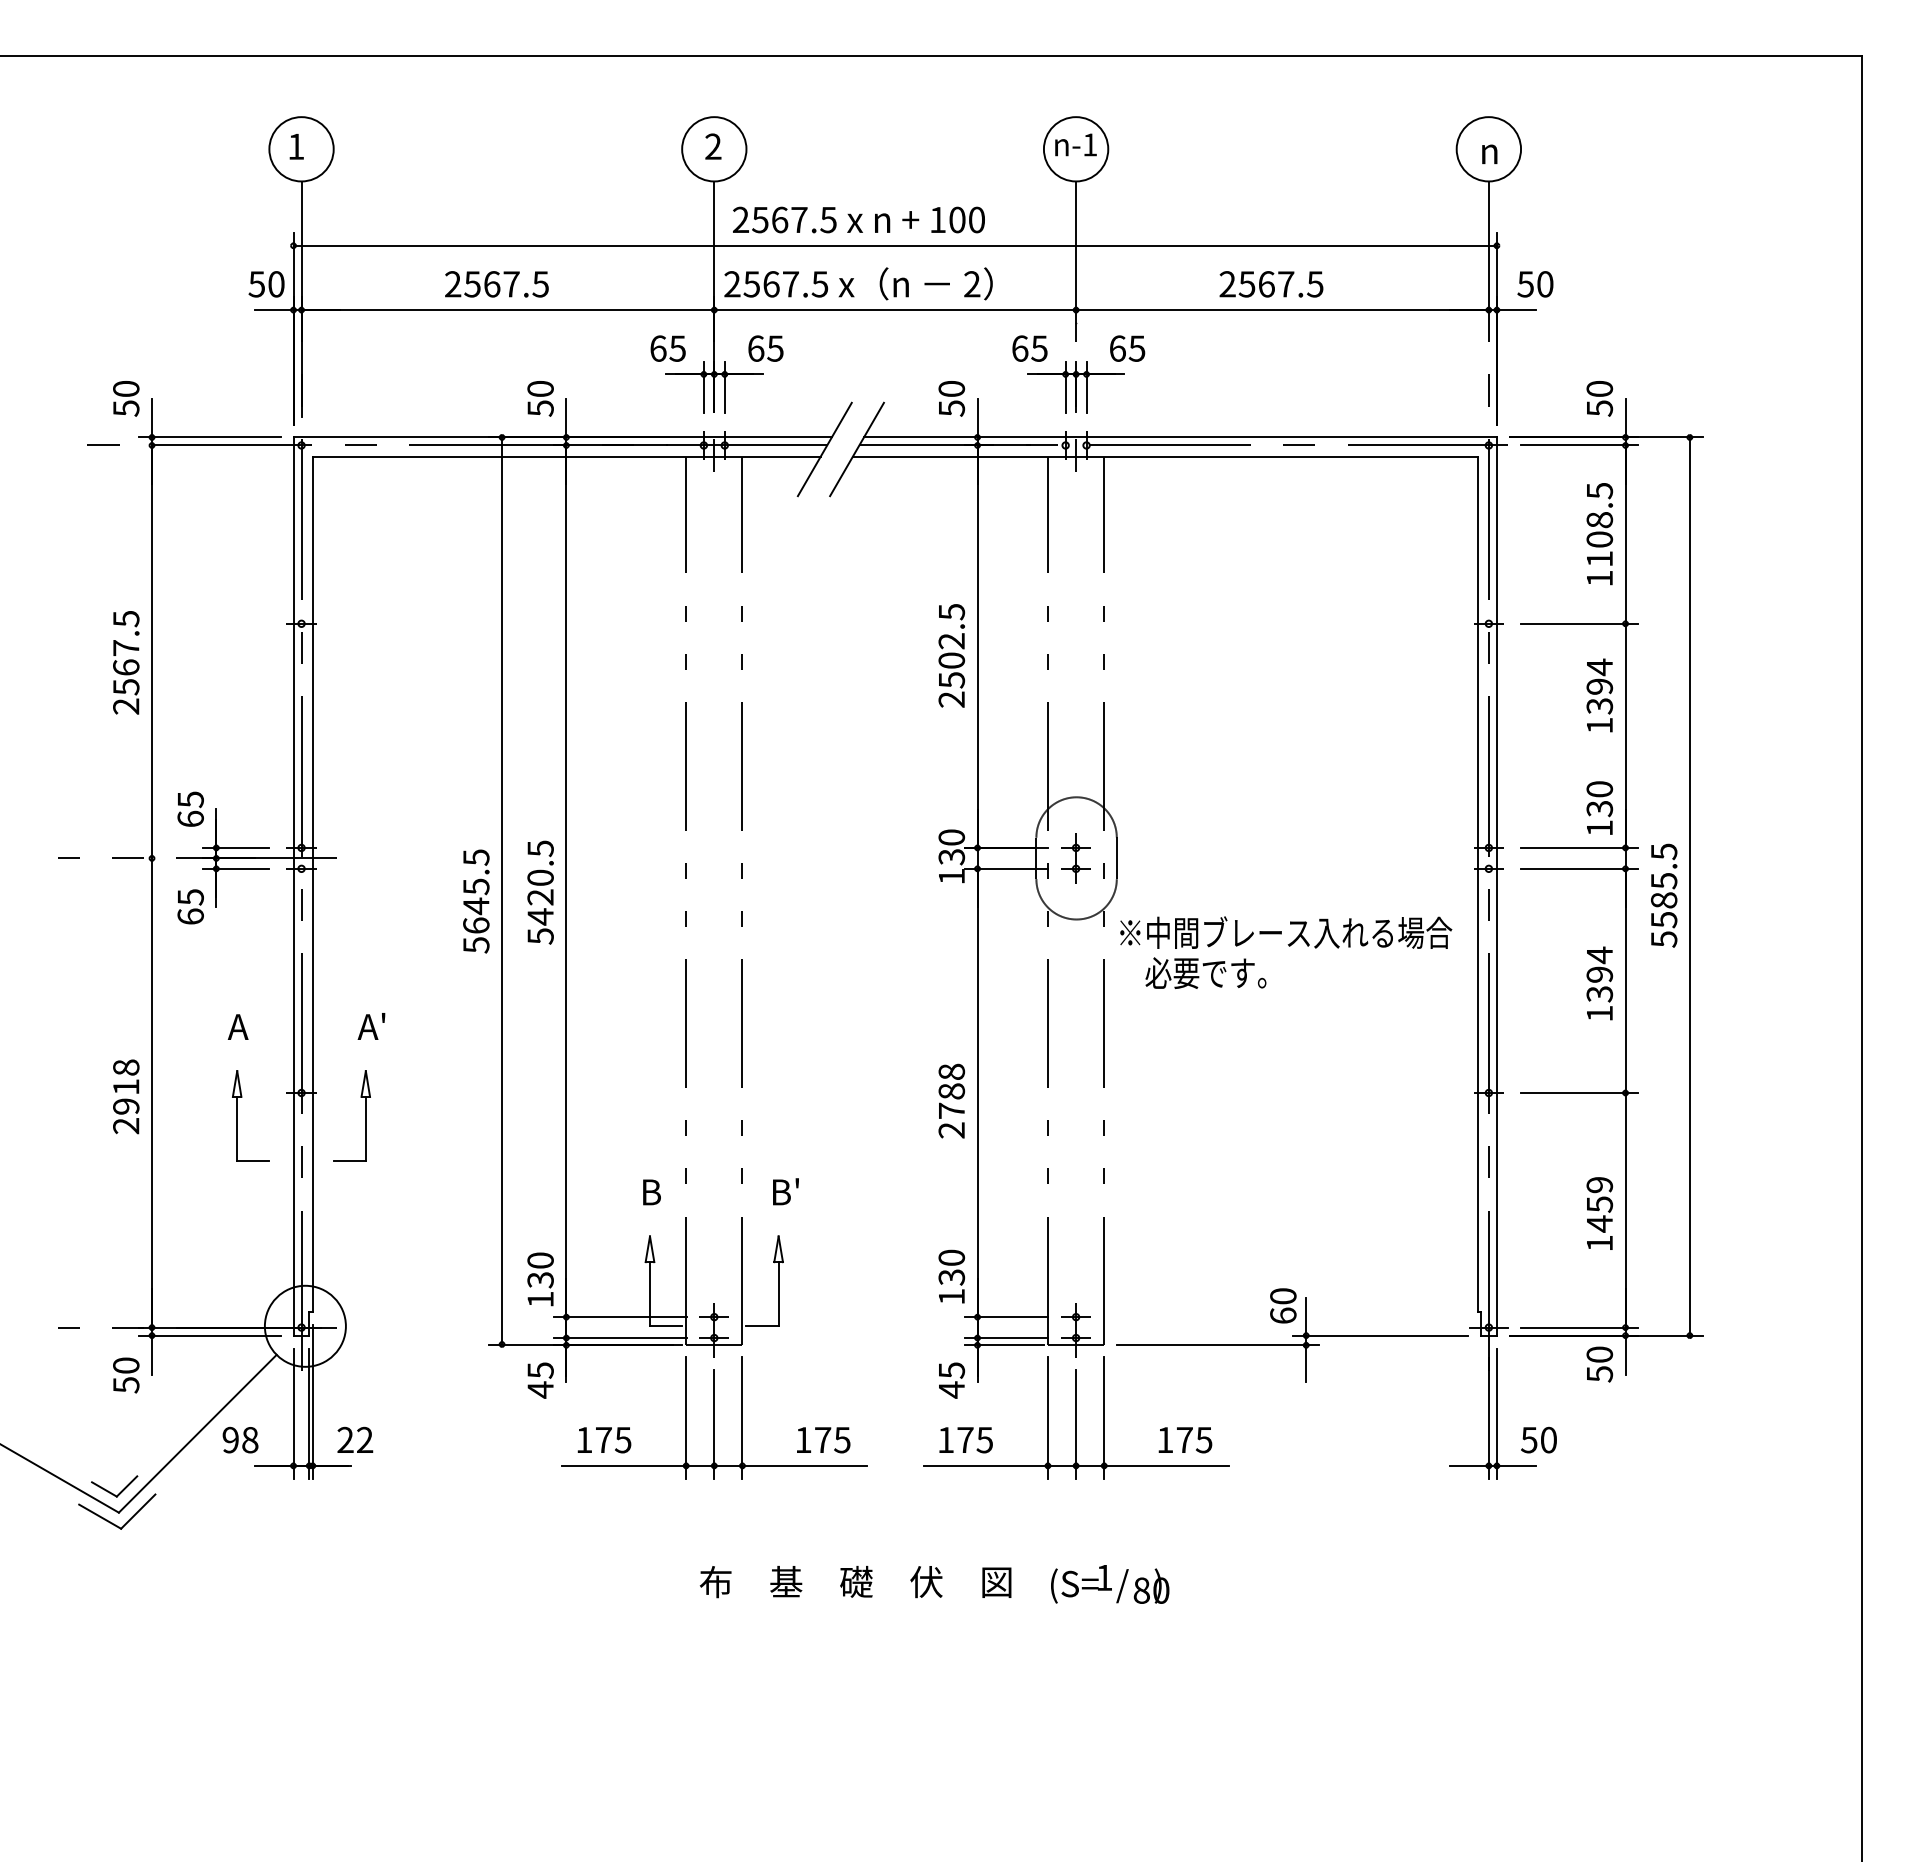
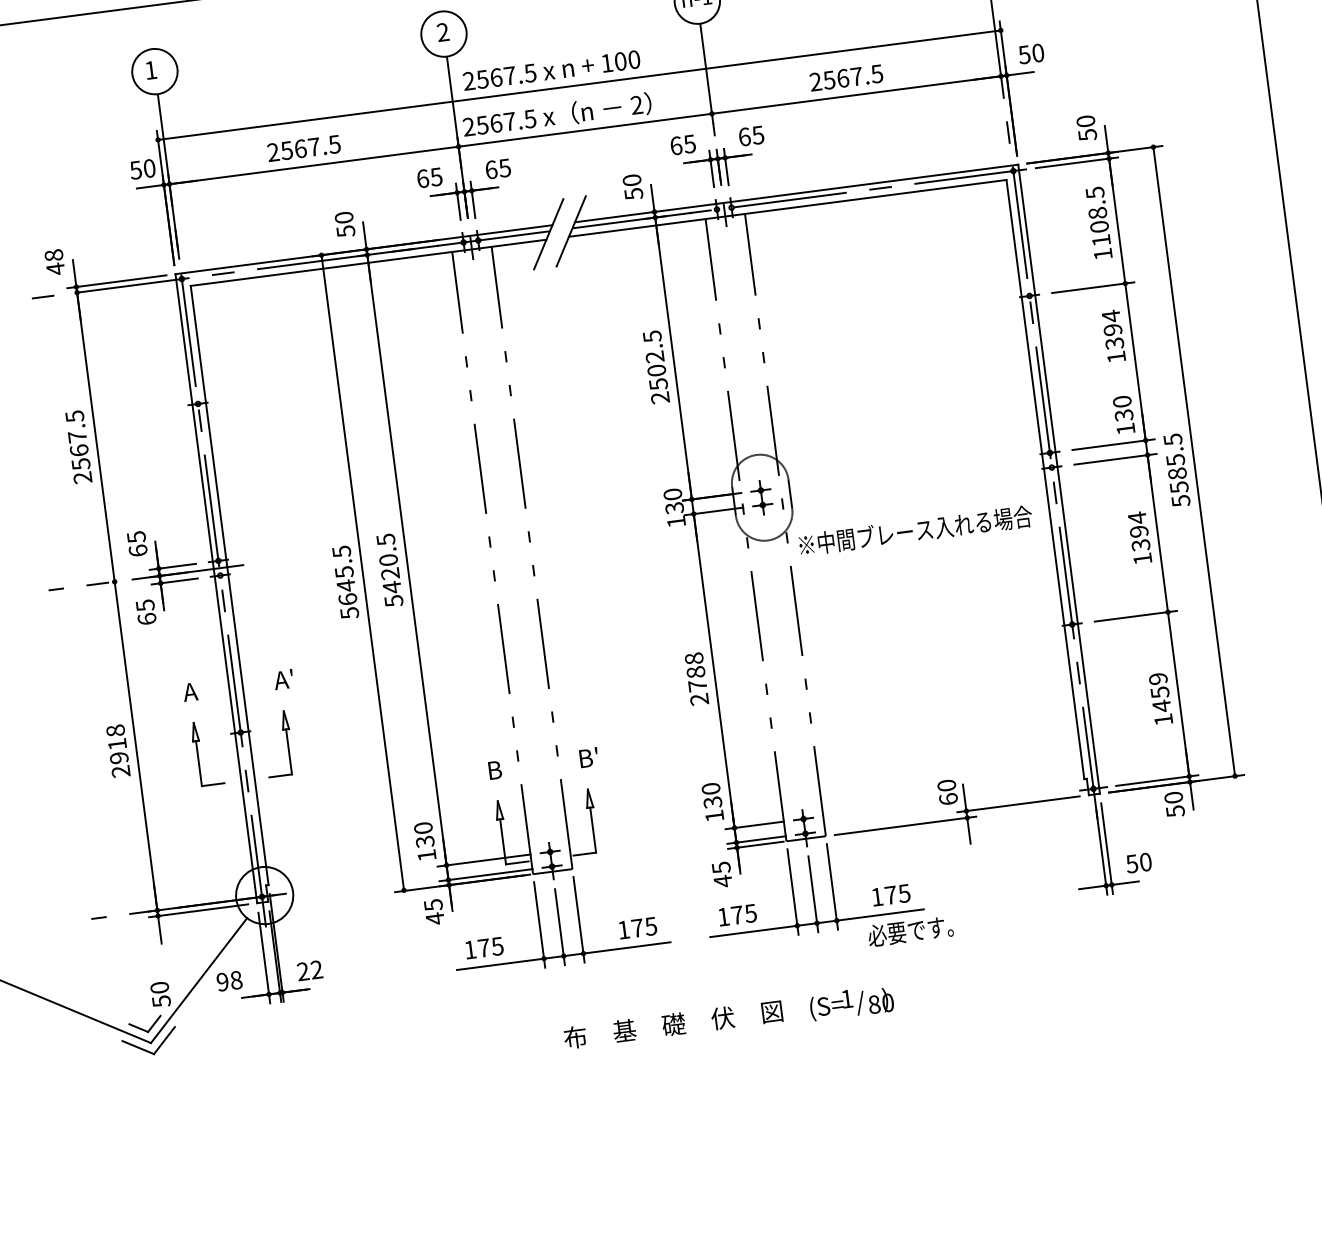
text: (126, 398) -> (54, 262), 50 -> 48
text: (1205, 972) -> (910, 930), moved
text: (126, 1375) -> (160, 994), moved

